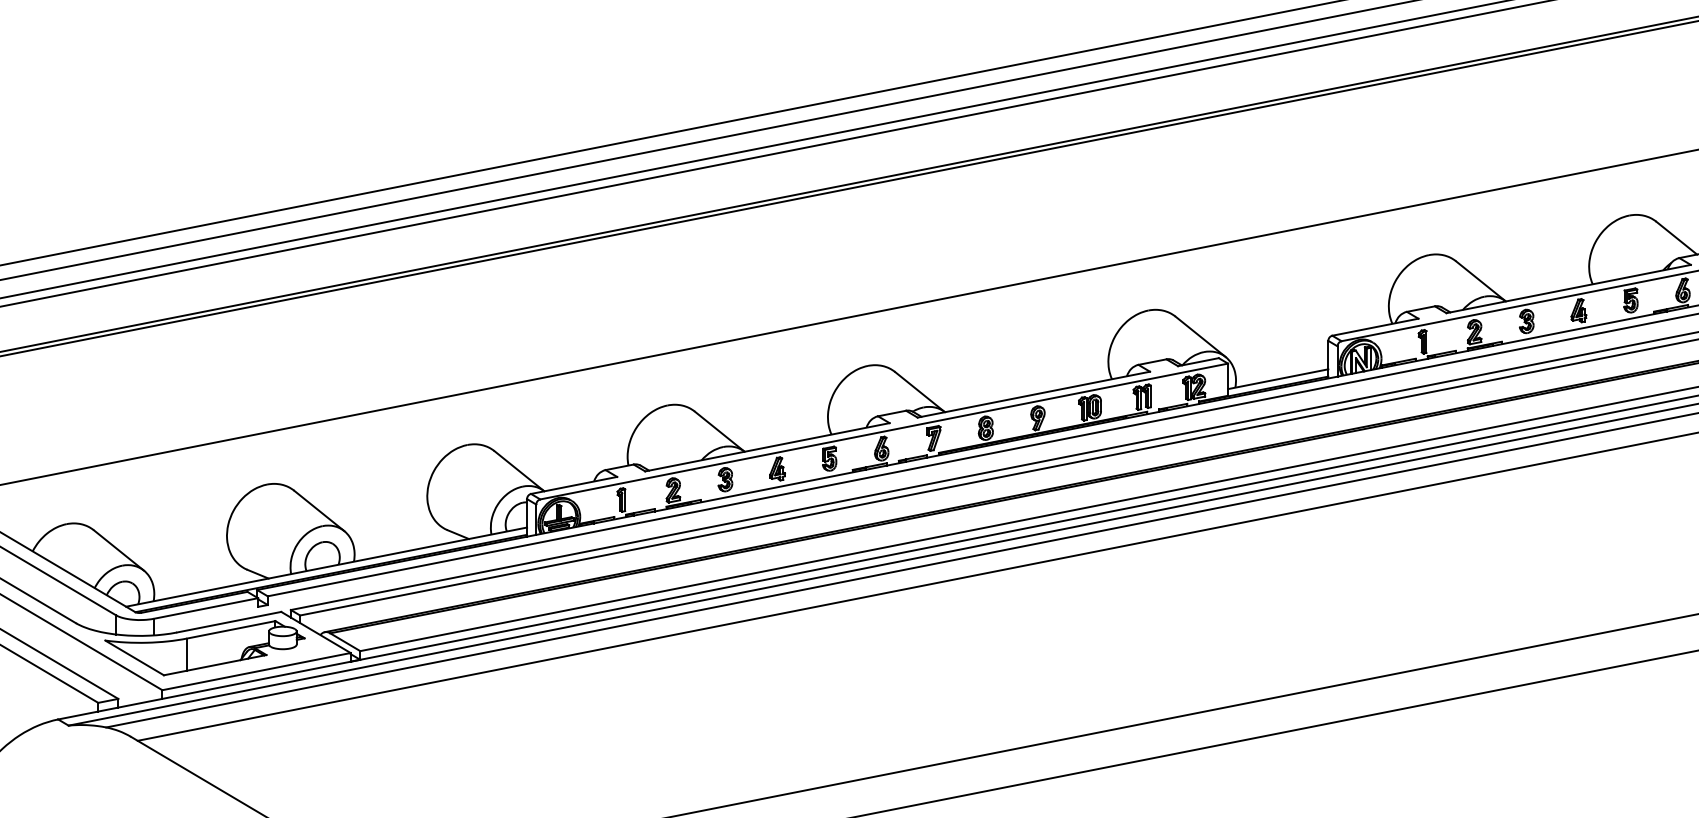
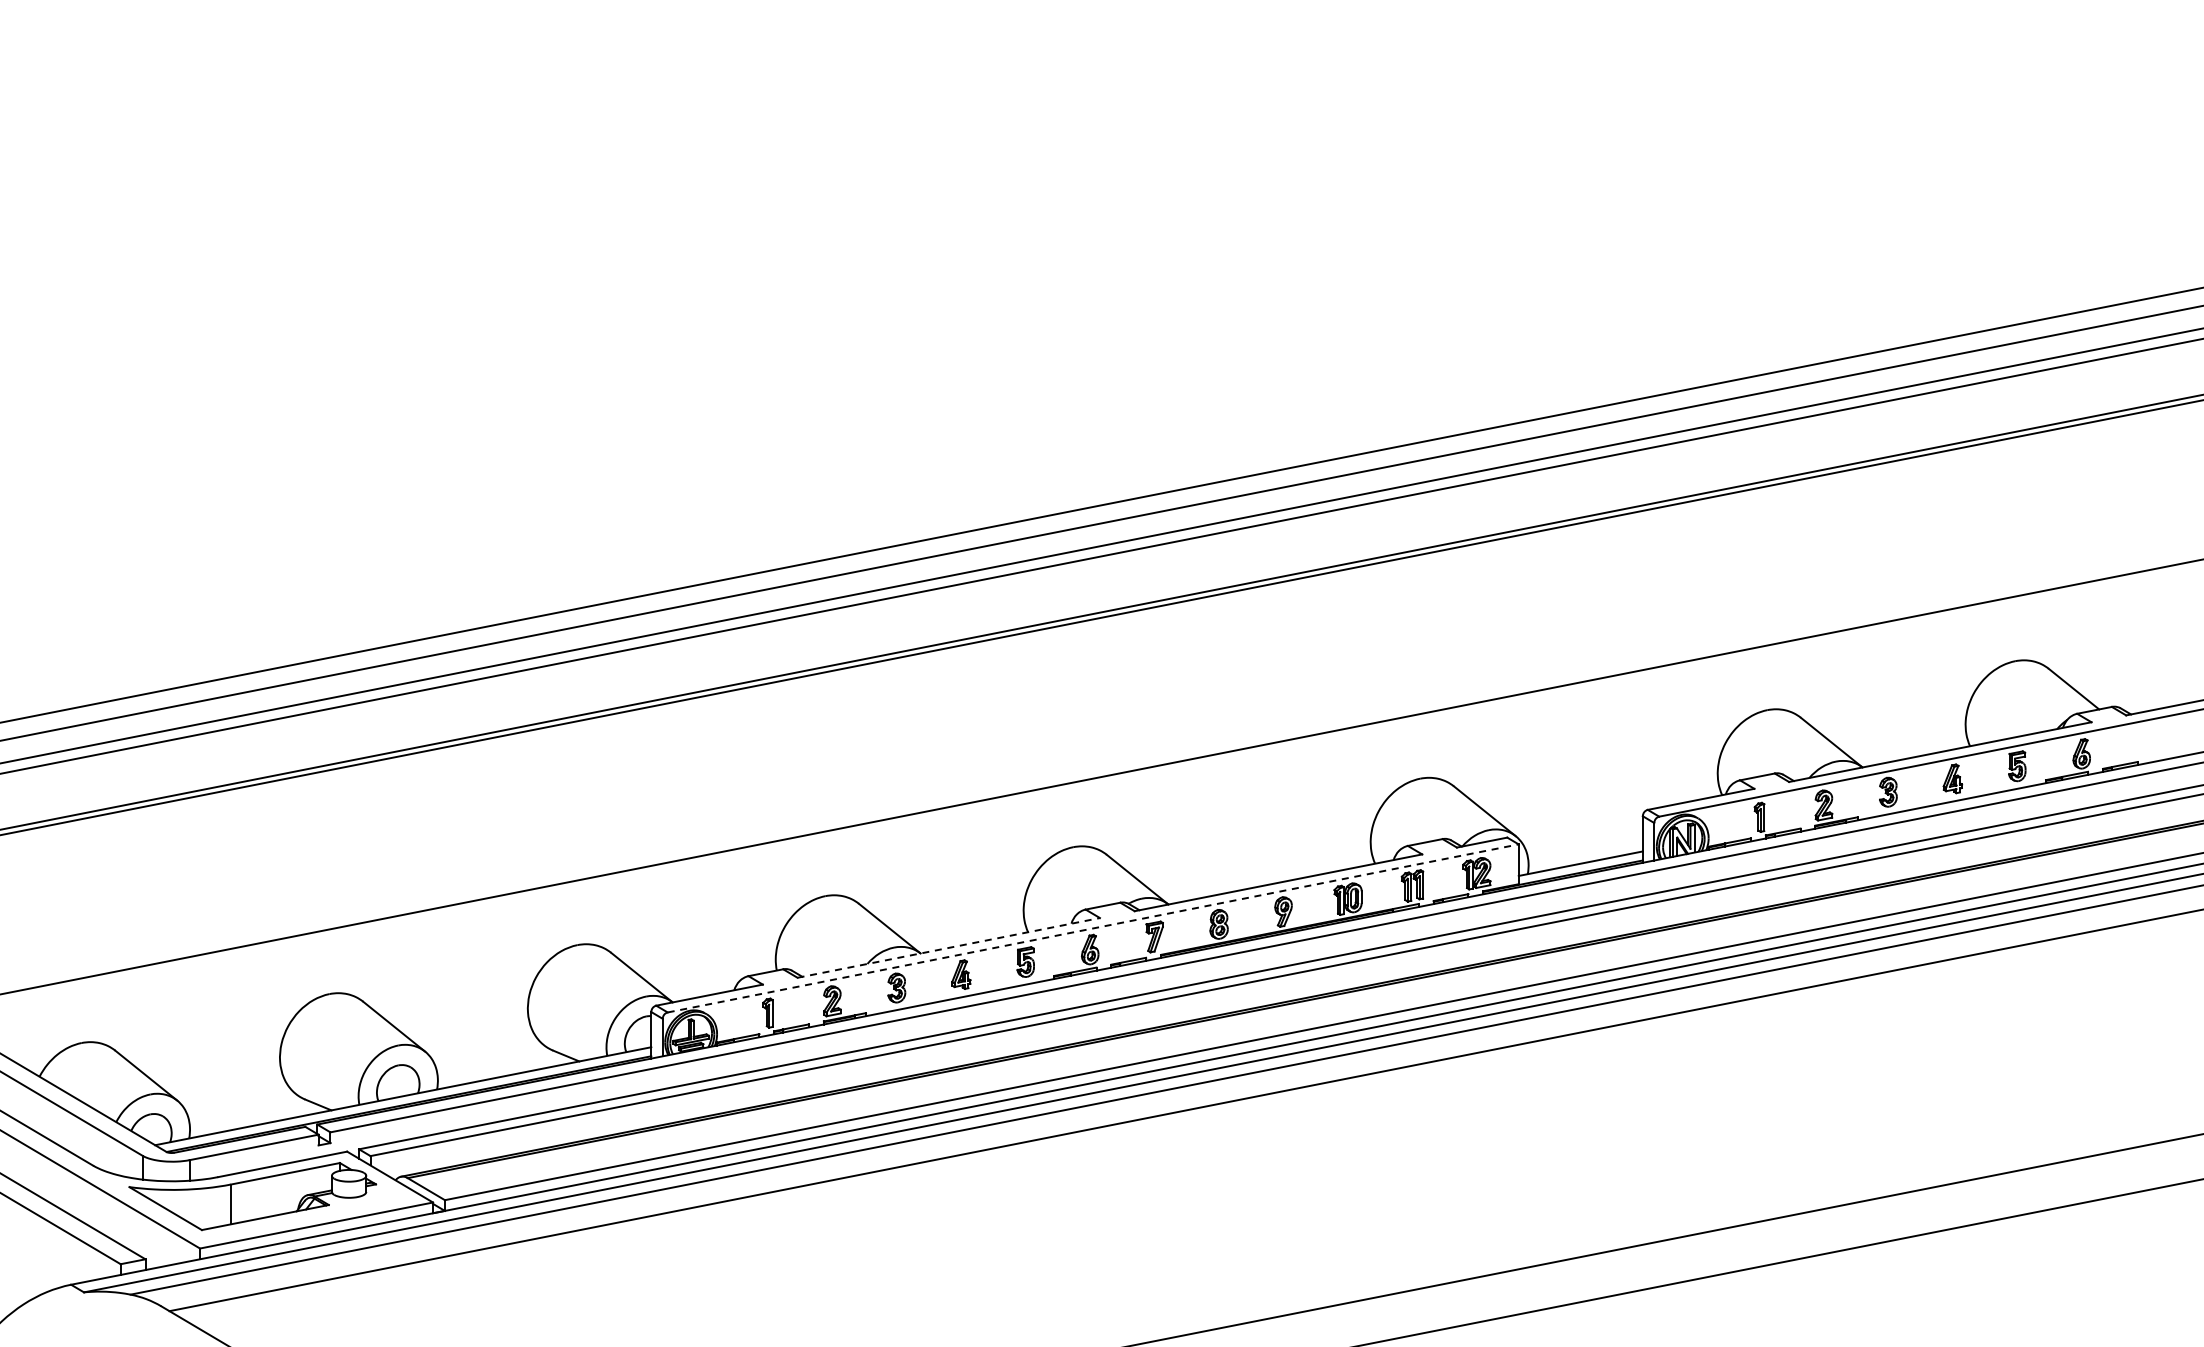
line: (884, 431) -> (1093, 928), solid -> dashed
line: (768, 446) -> (949, 947), solid -> dashed

